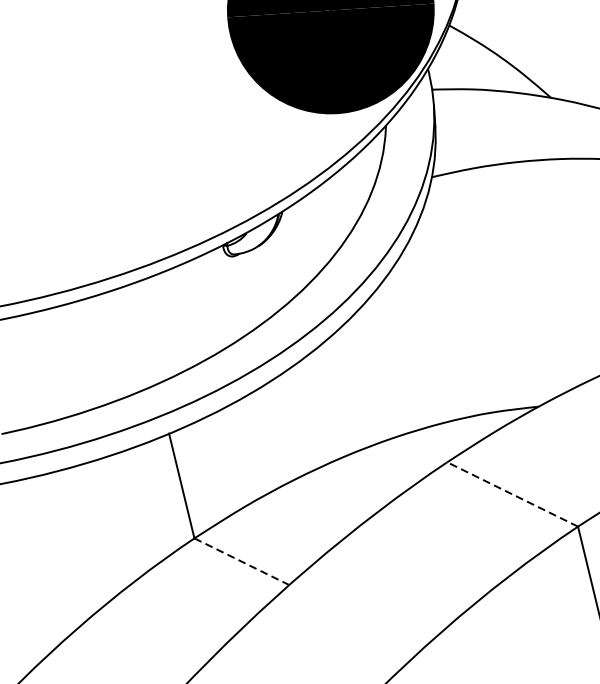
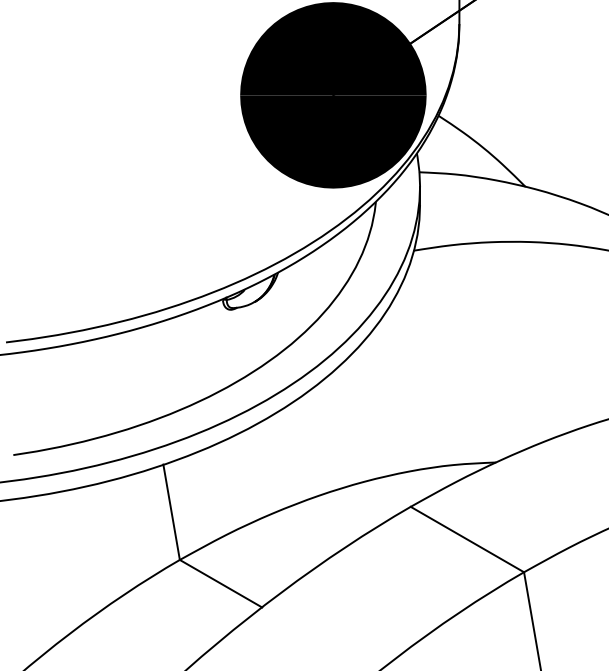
line: (511, 494) -> (466, 539), dashed -> solid
line: (242, 561) -> (221, 583), dashed -> solid

